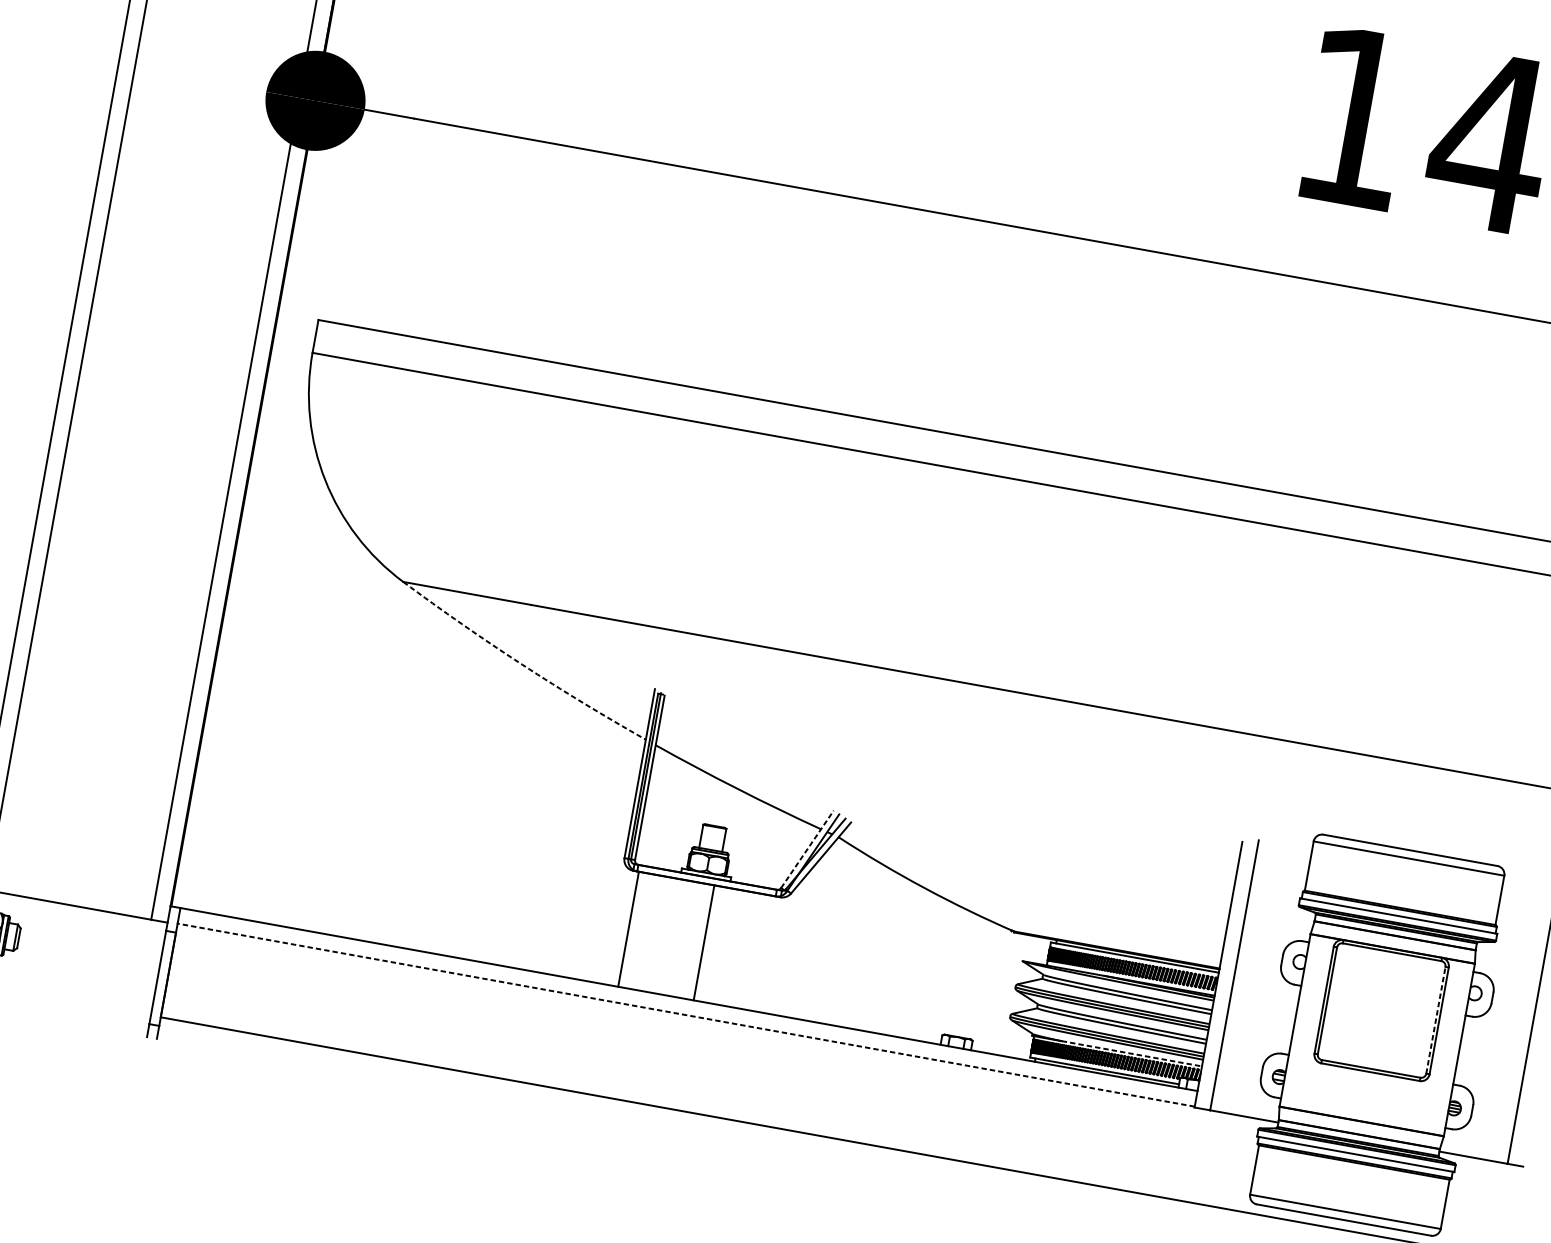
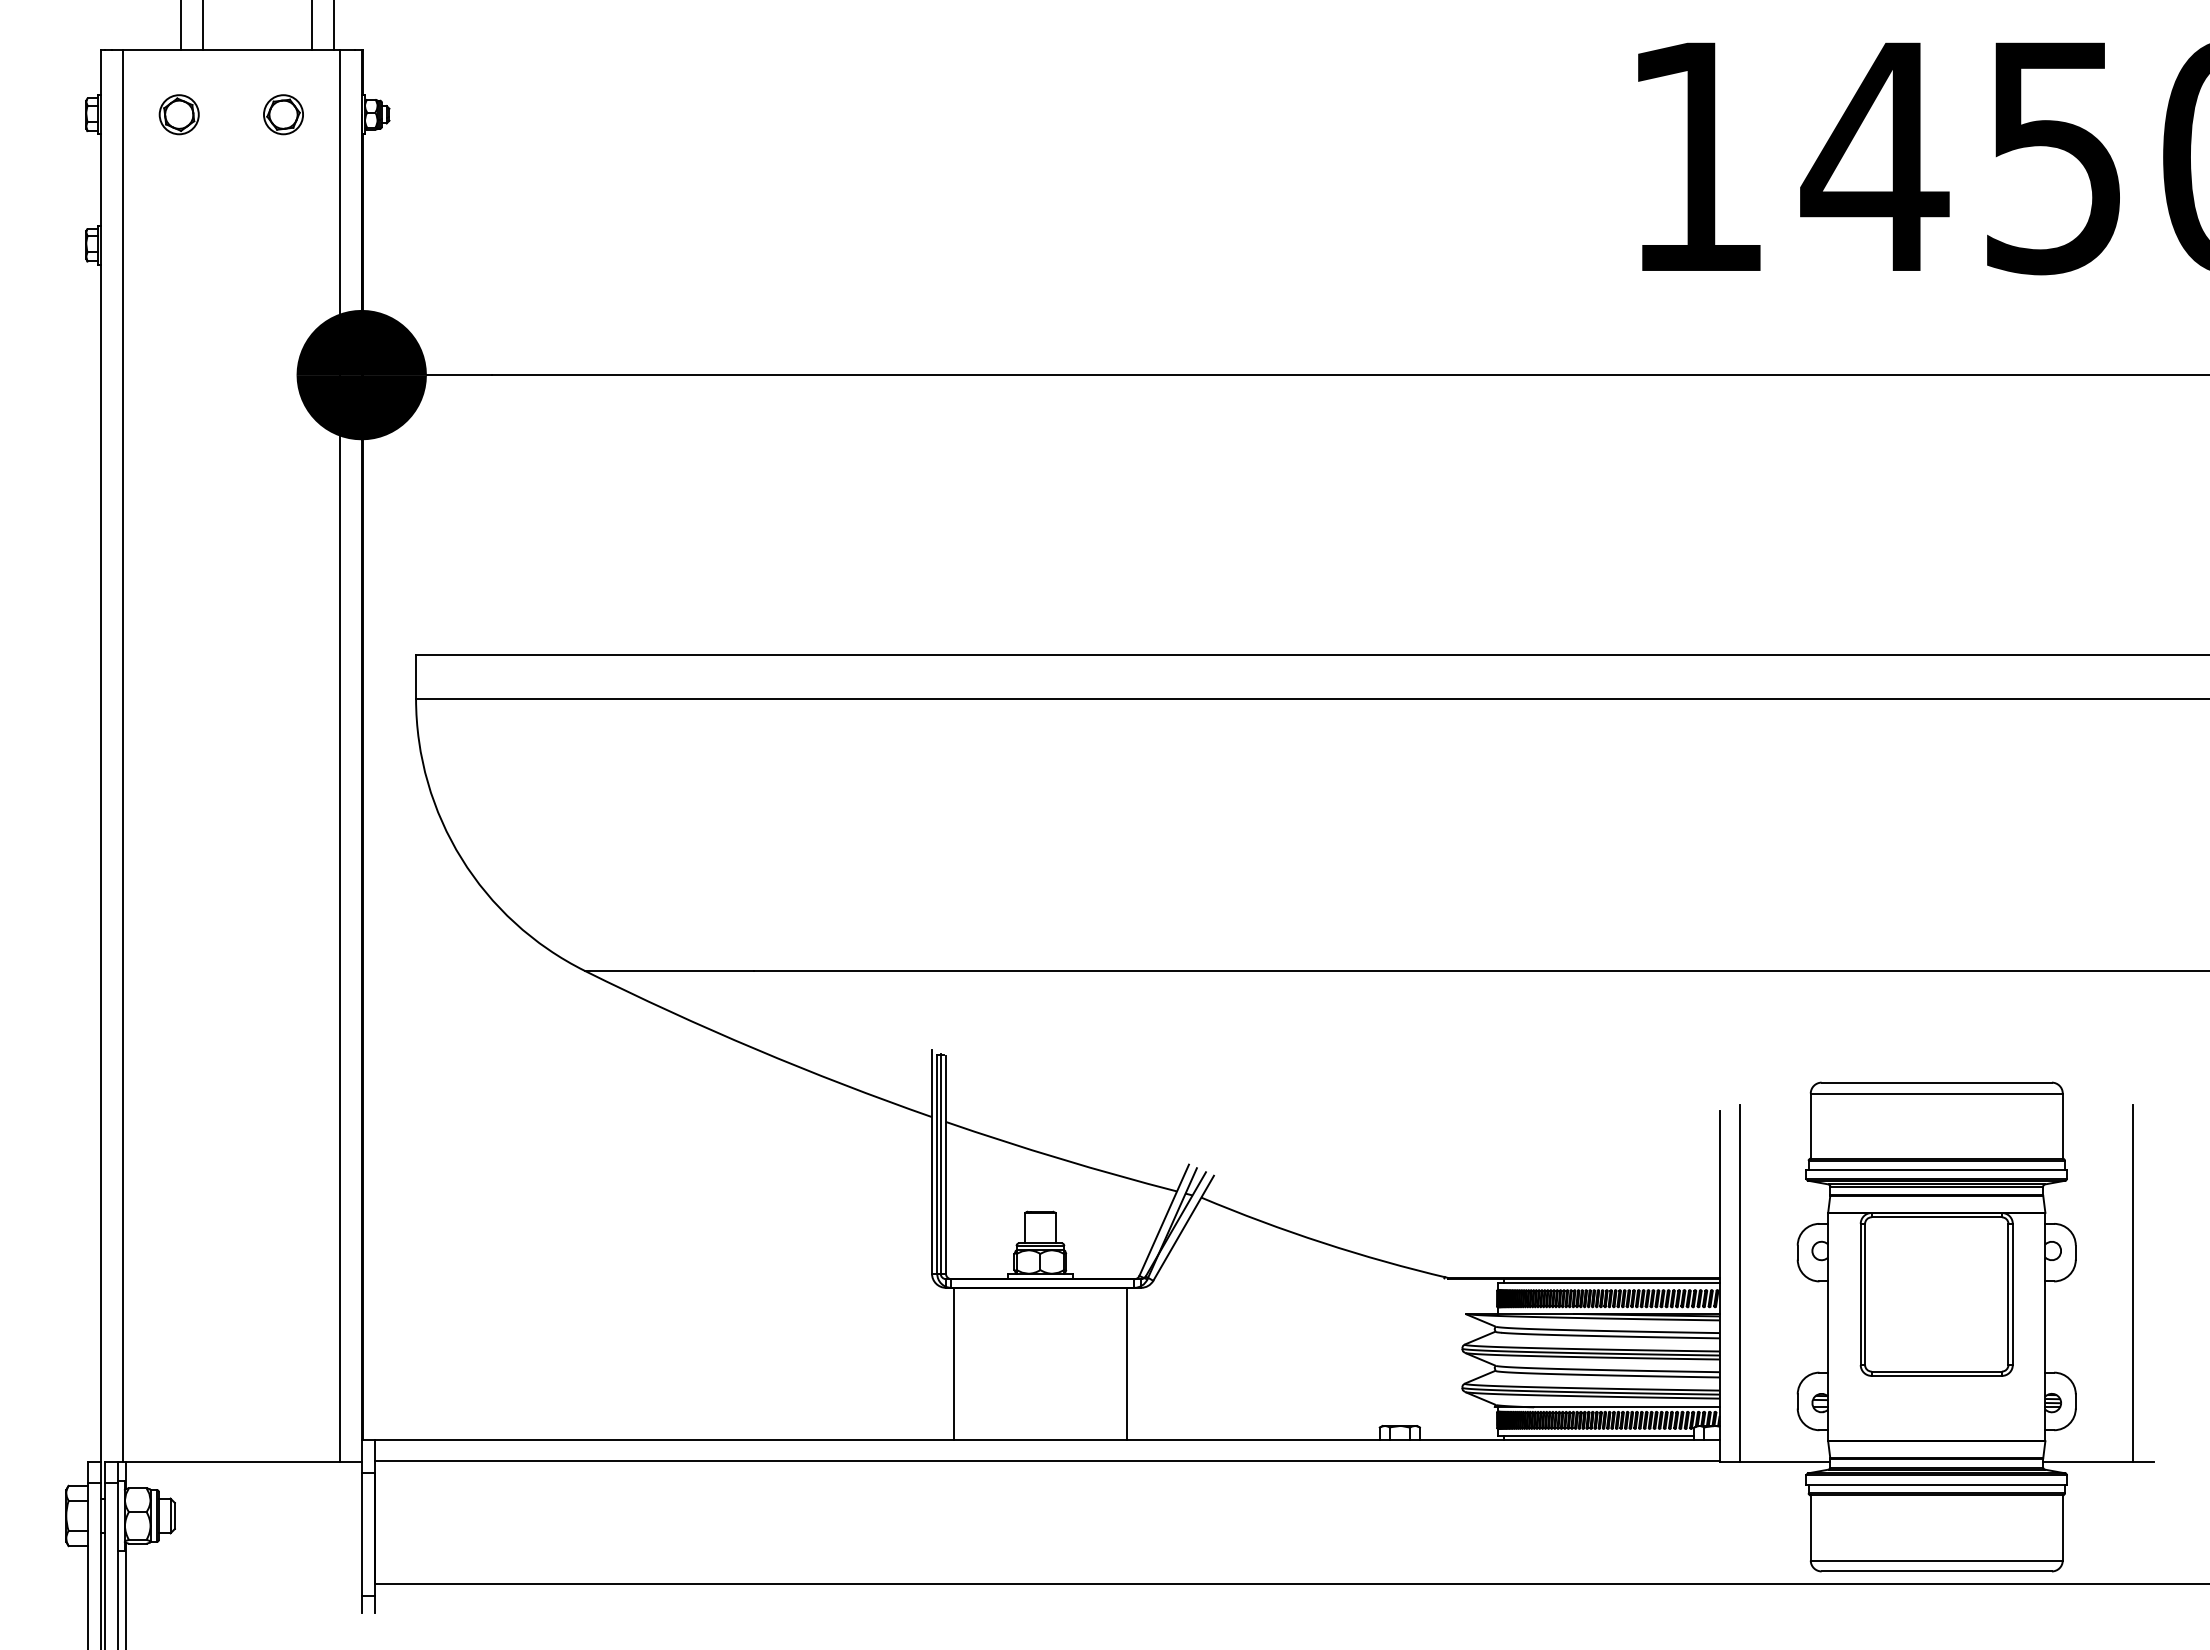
arc: (522, 664) -> (756, 1049), dashed -> solid
line: (807, 849) -> (1164, 1220), dashed -> solid
line: (704, 942) -> (1127, 1363), moved
line: (685, 1014) -> (1046, 1460), dashed -> solid
line: (1435, 1020) -> (2008, 1294), dashed -> solid
line: (1131, 1053) -> (1626, 1407), dashed -> solid

